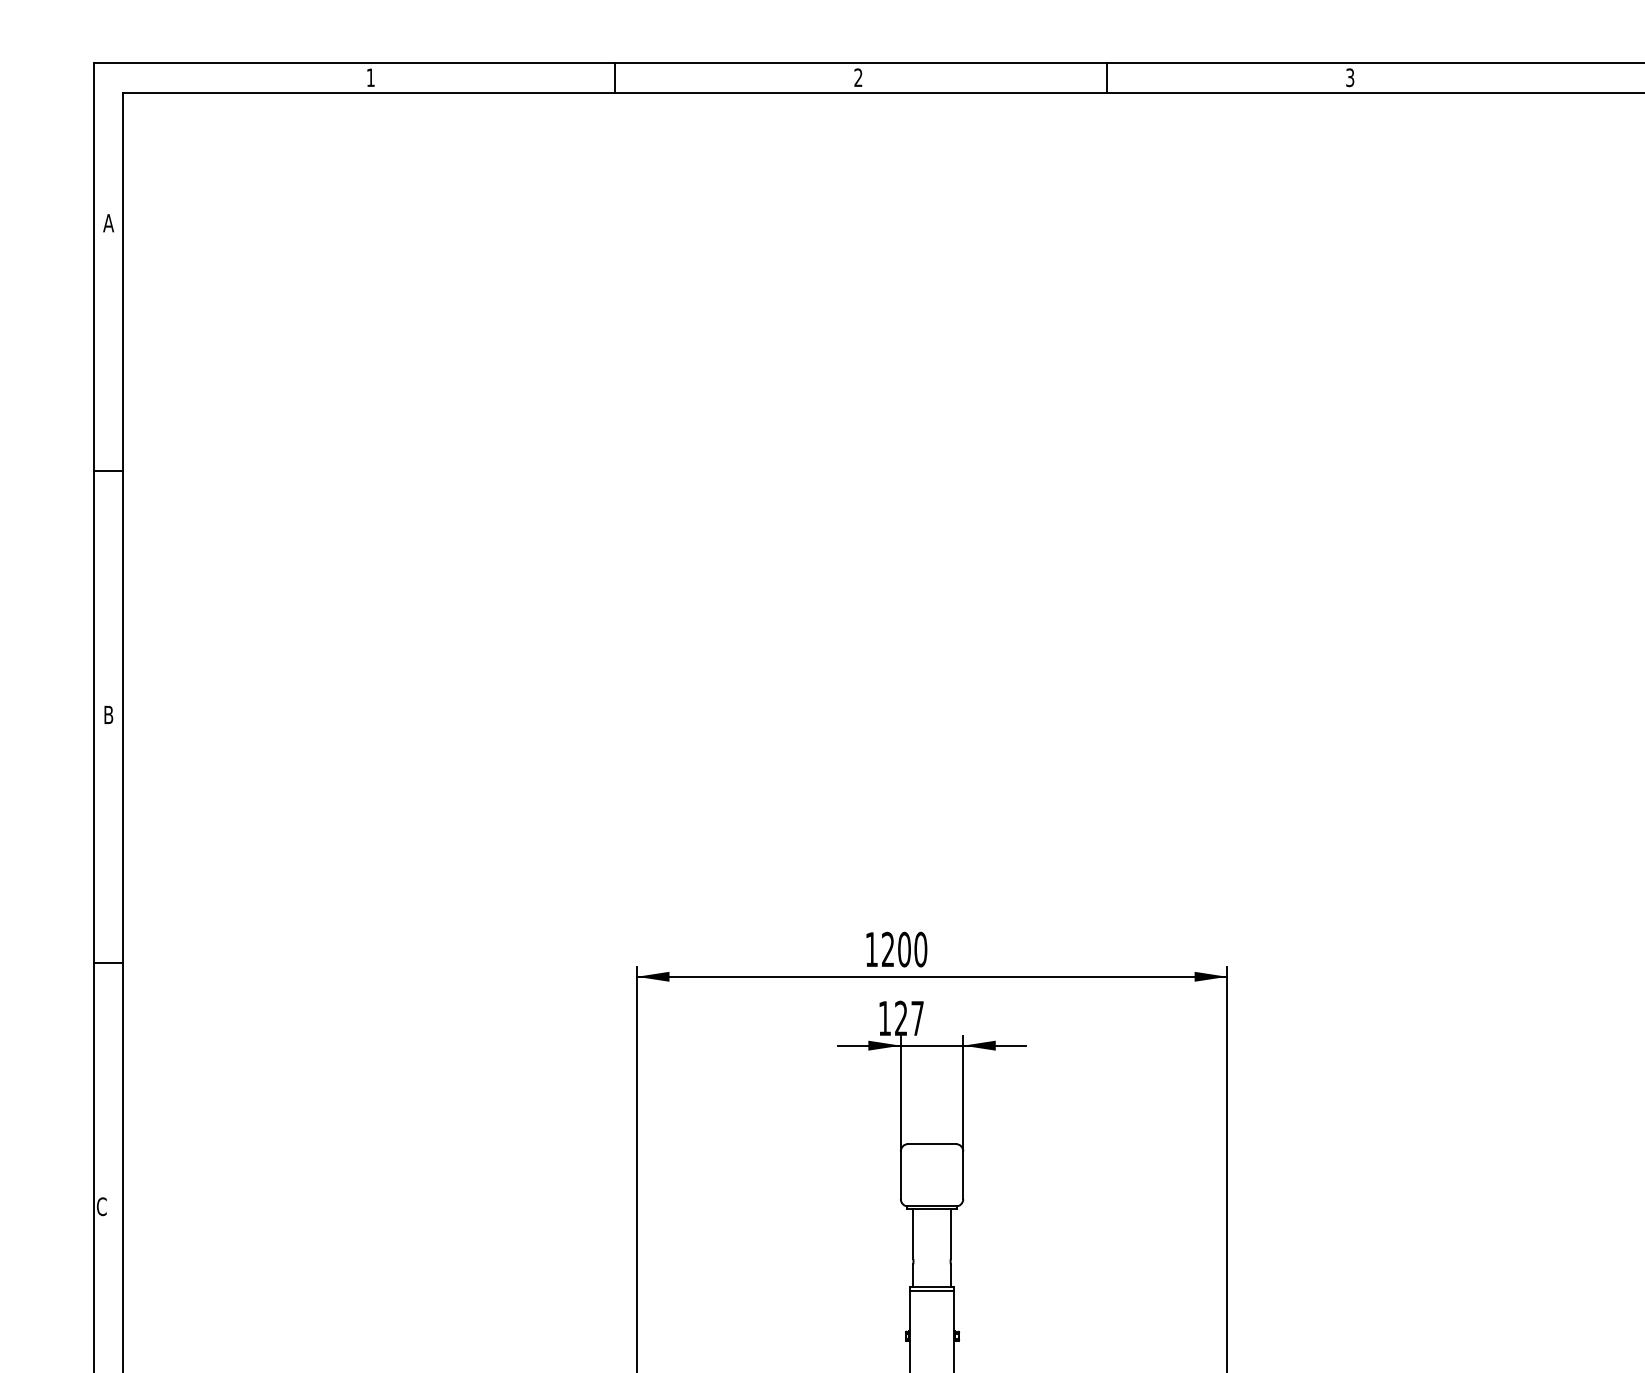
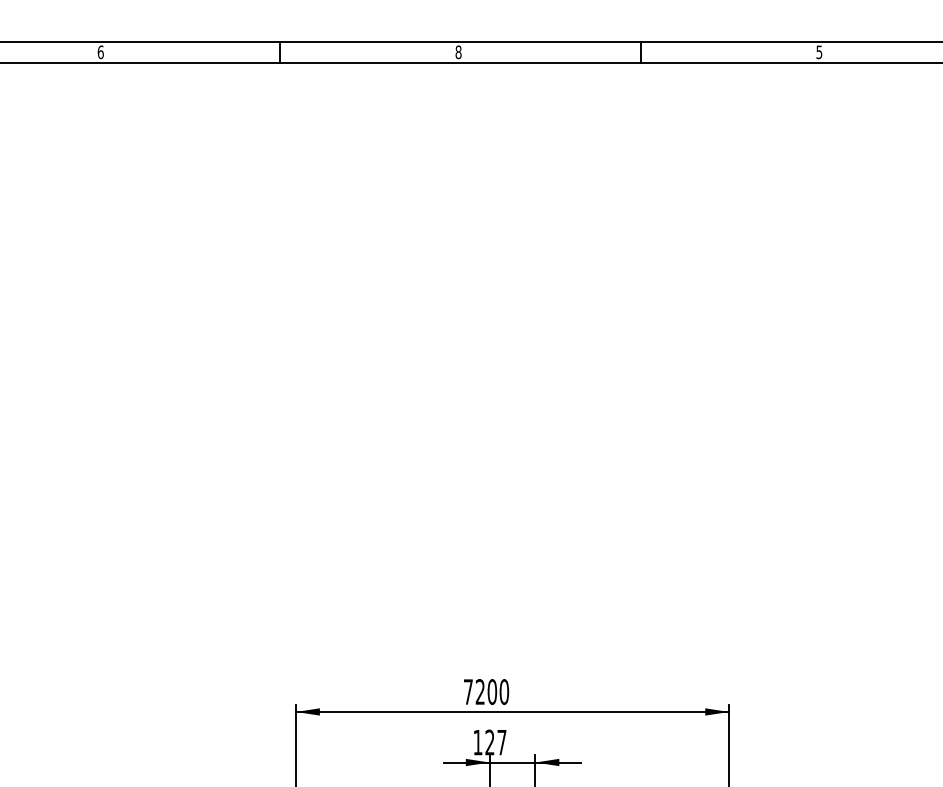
text: (370, 77) -> (100, 52), 1 -> 6
text: (858, 77) -> (458, 52), 2 -> 8
text: (1350, 77) -> (819, 52), 3 -> 5
text: (871, 949) -> (468, 691), 1200 -> 7200

